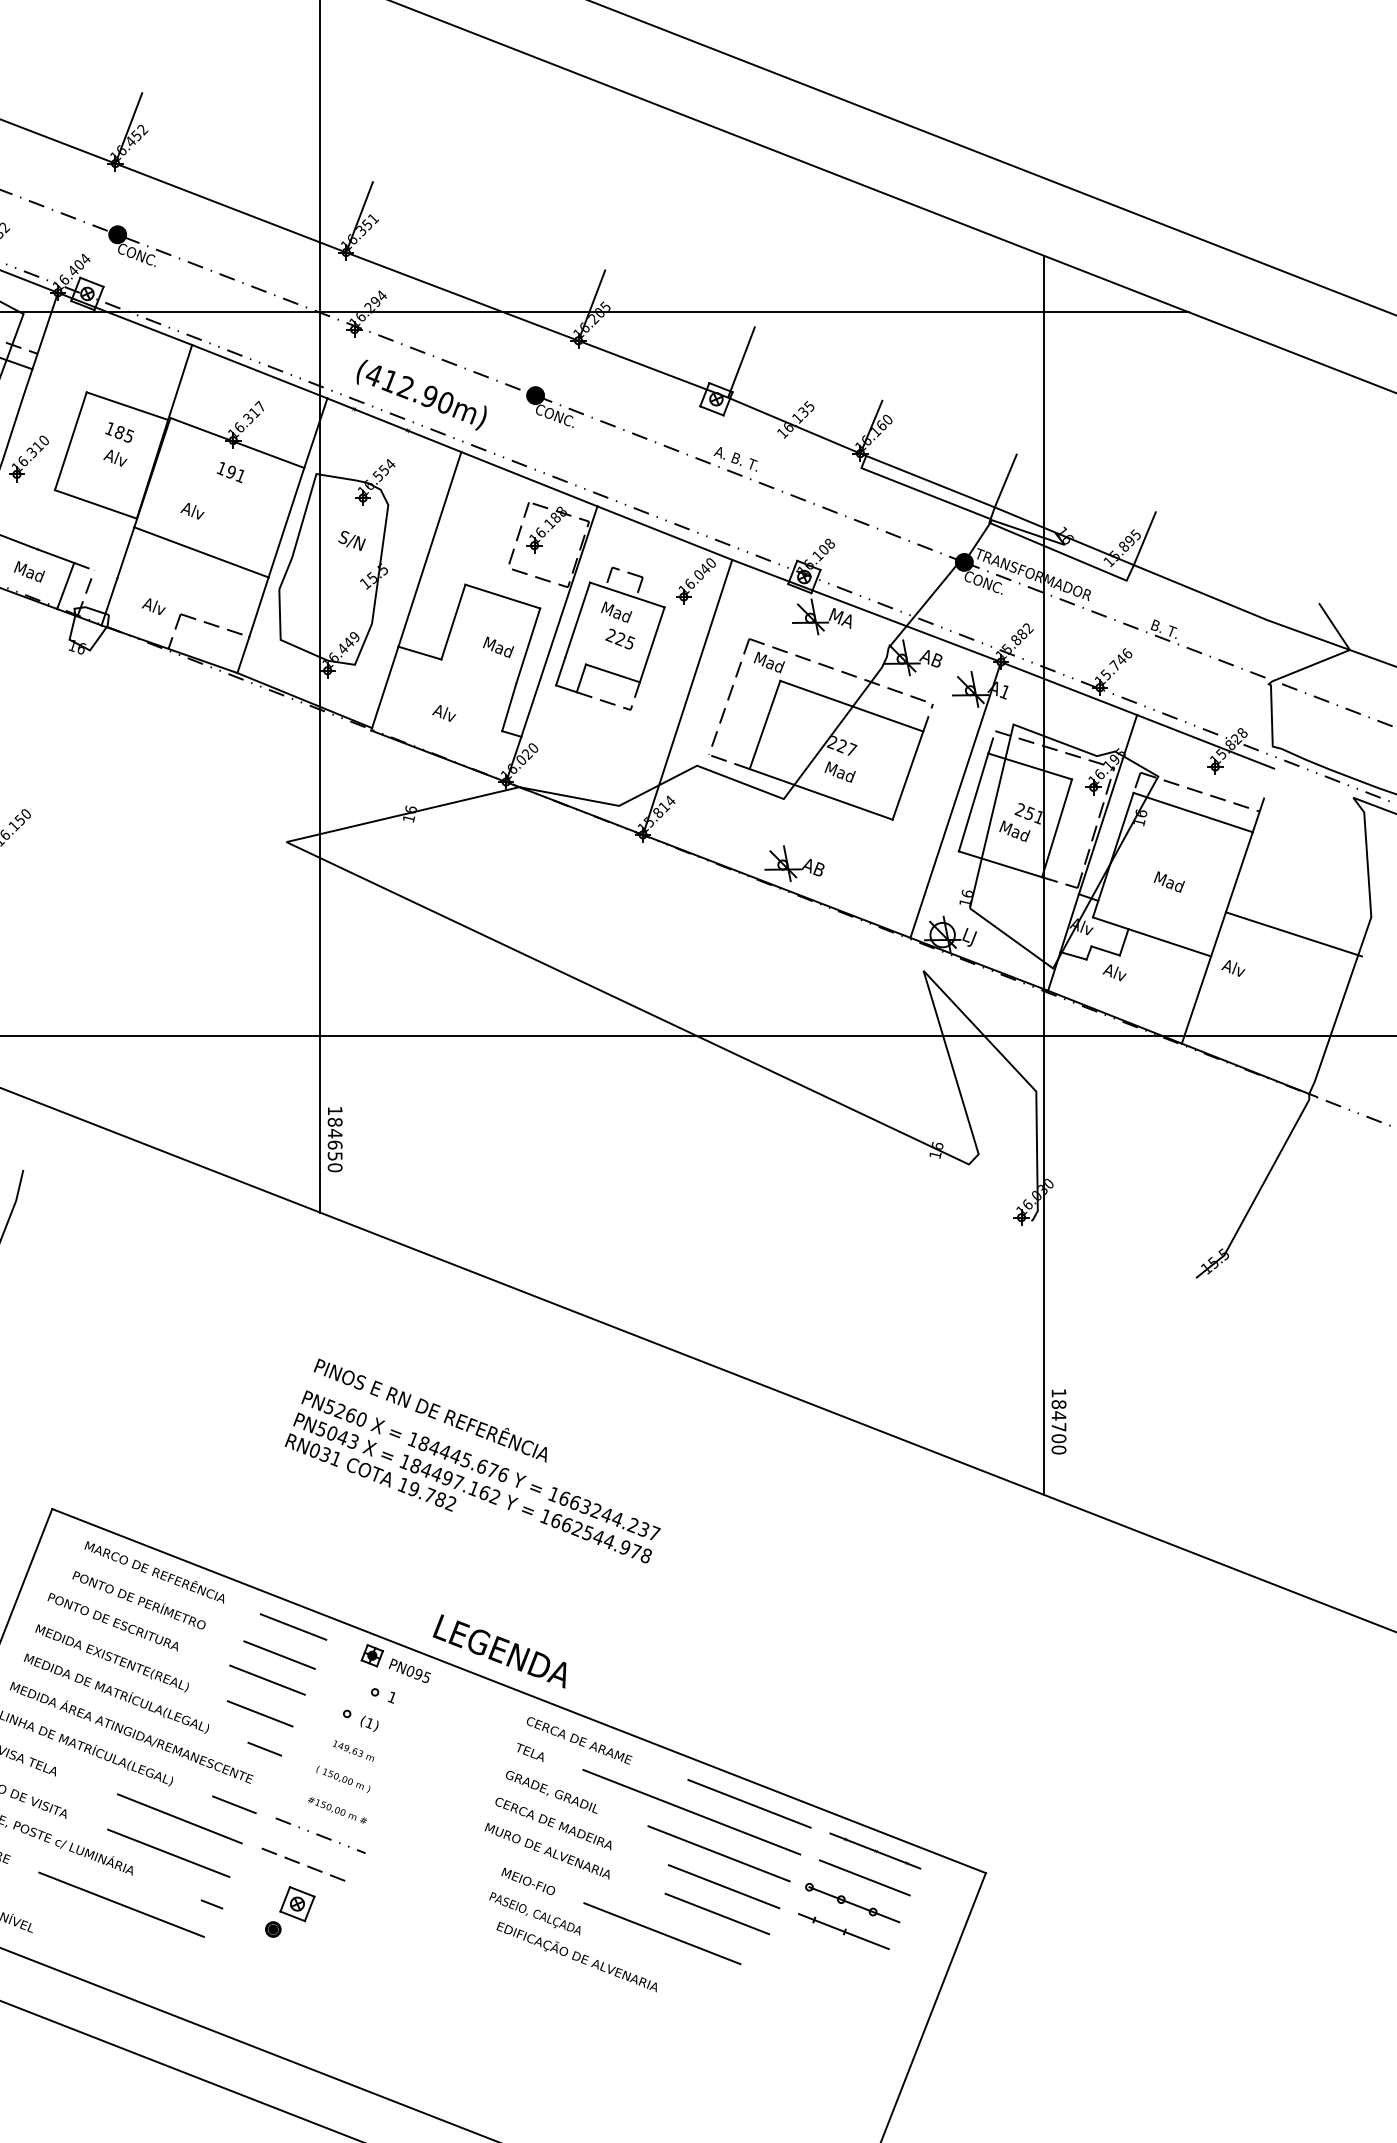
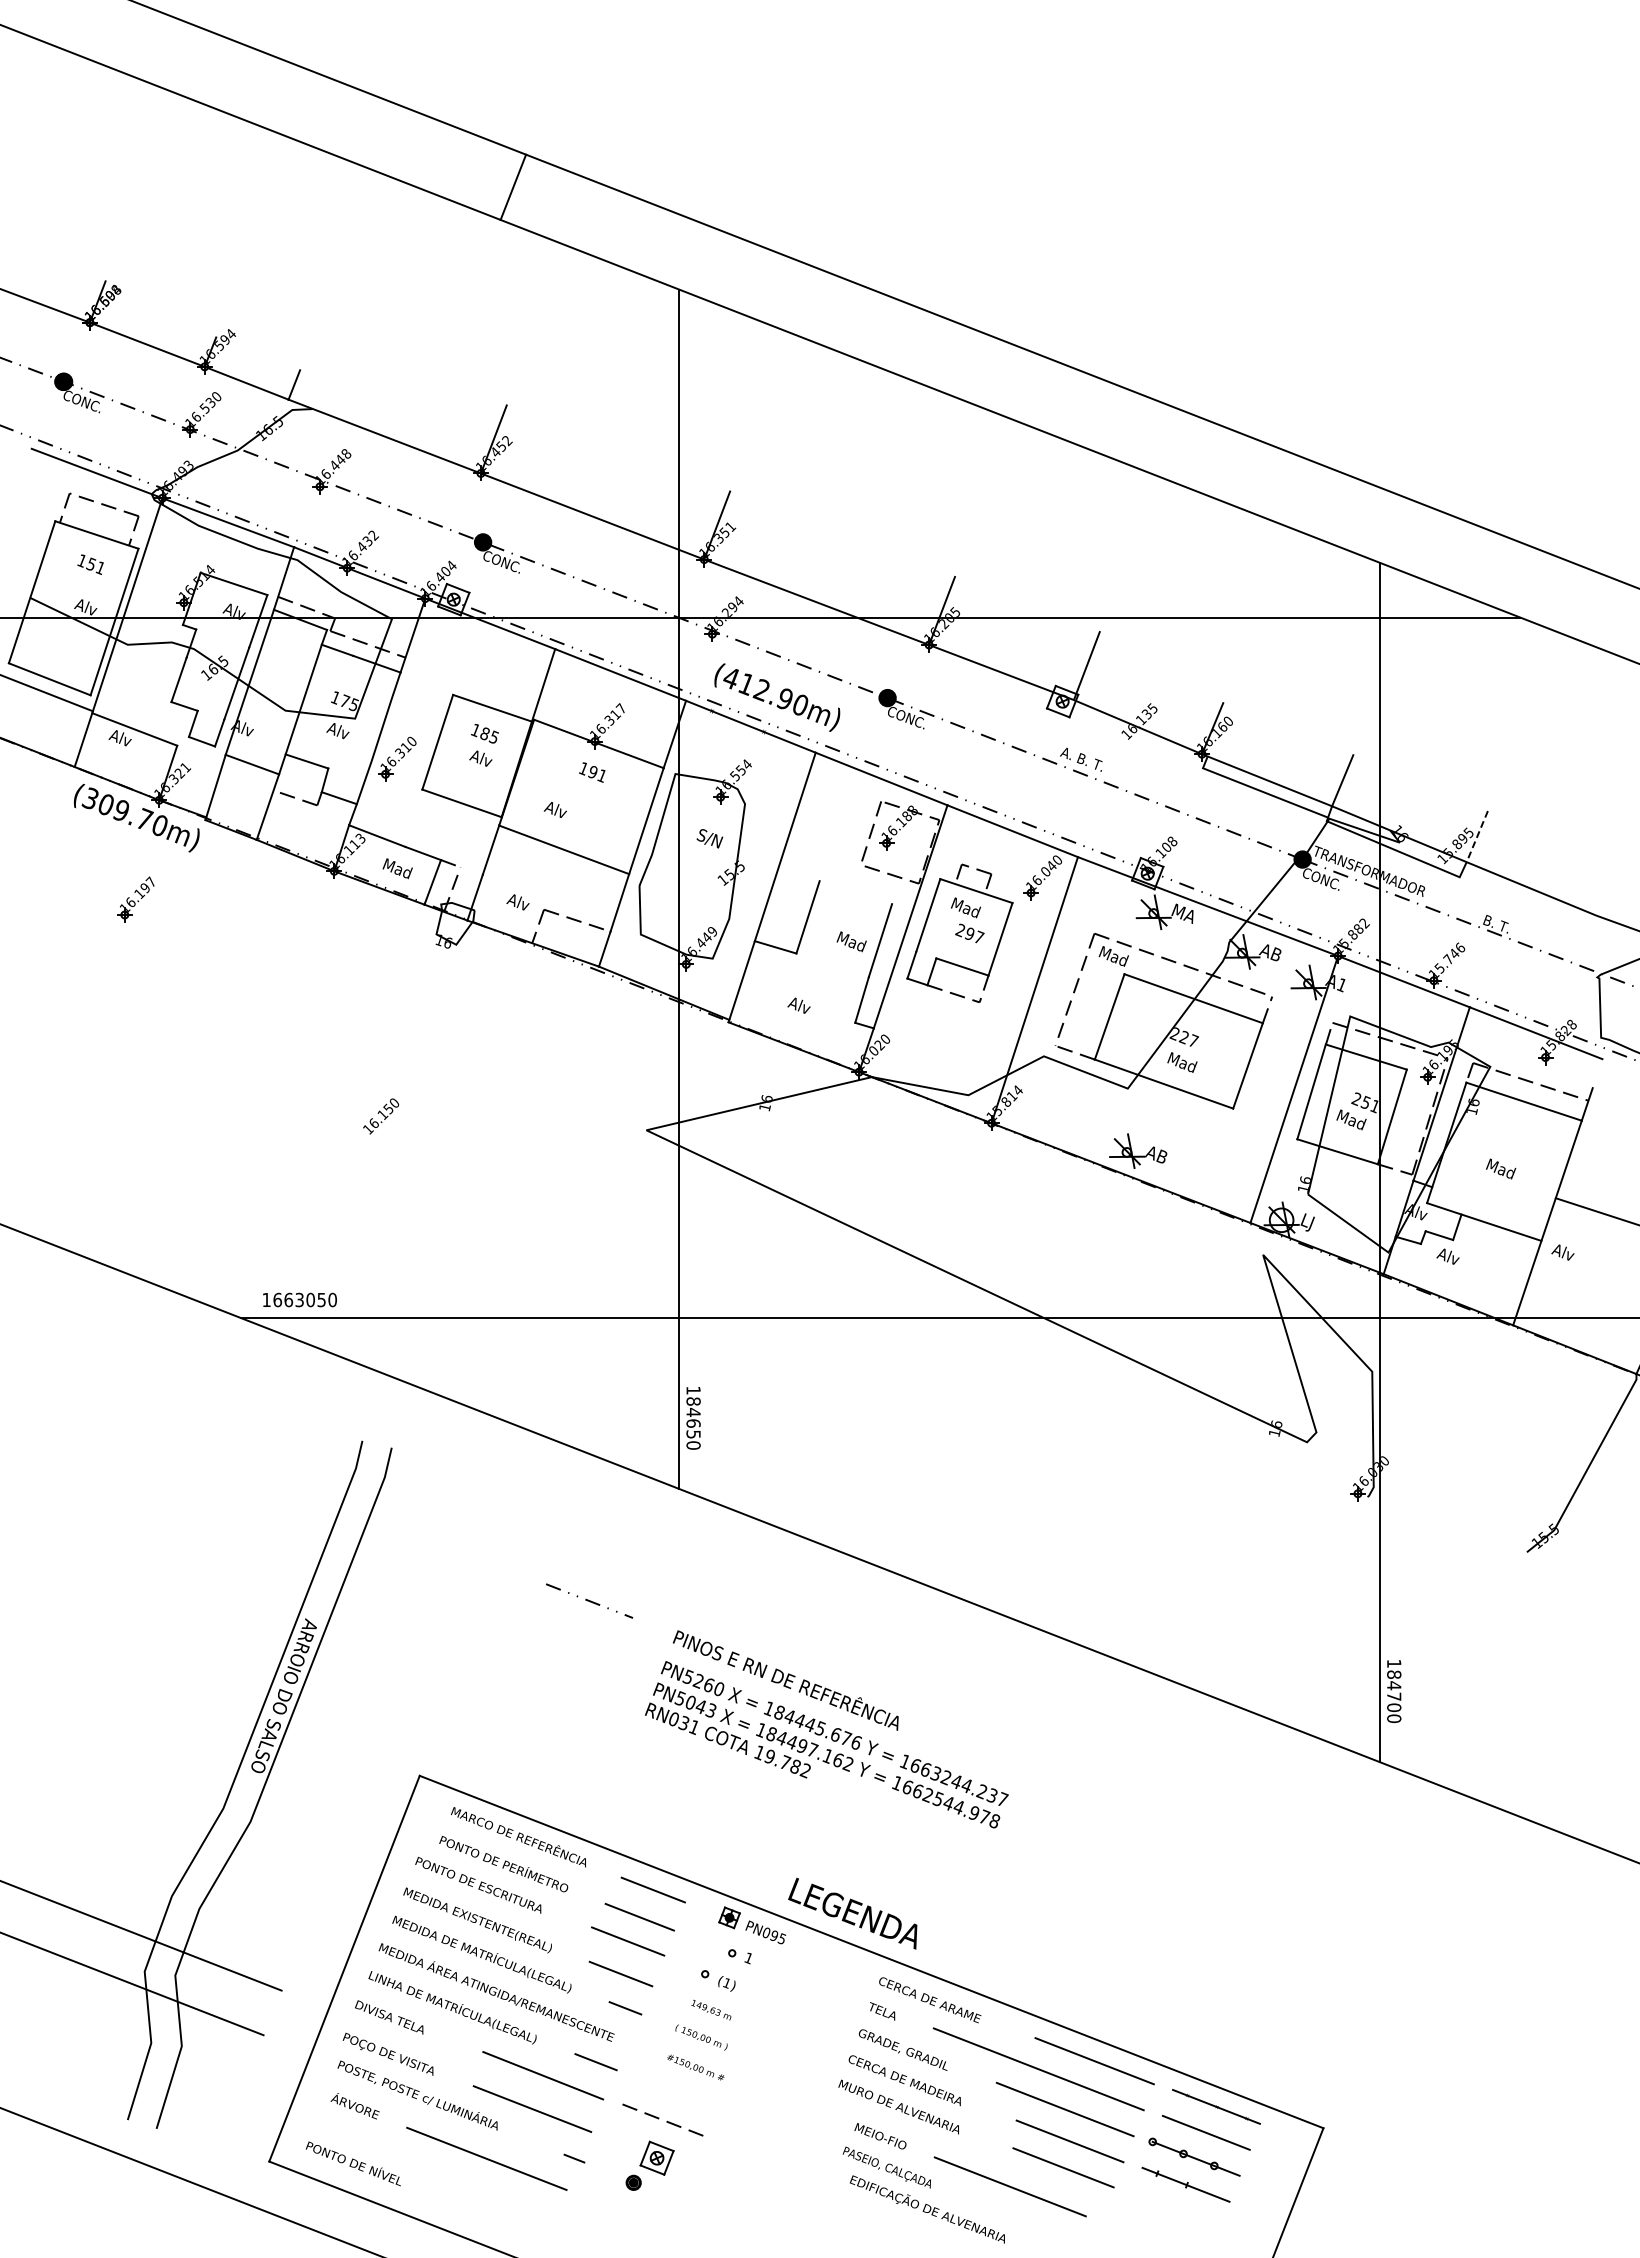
line: (1145, 538) -> (1477, 836), solid -> dashed
line: (502, 596) -> (855, 892), removed
text: (625, 640) -> (974, 935), 225 -> 297
line: (320, 1835) -> (589, 1600), moved

